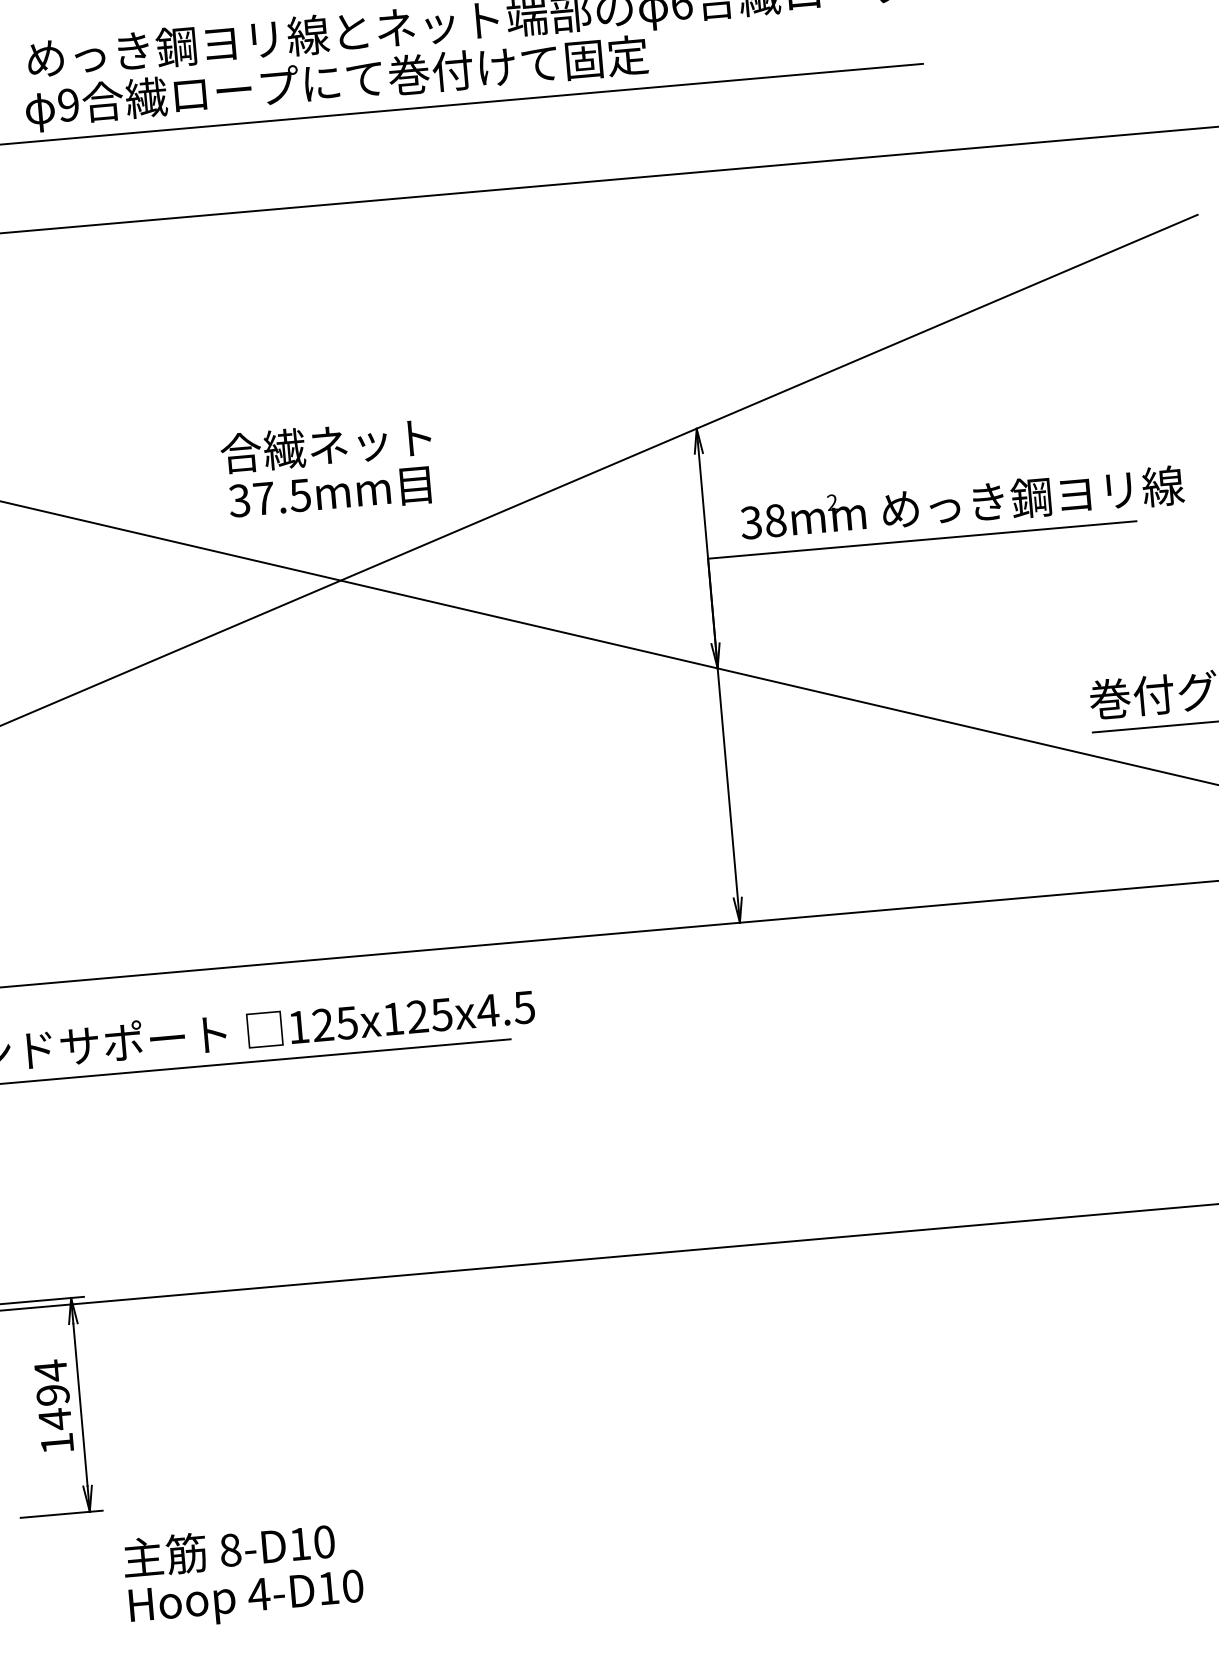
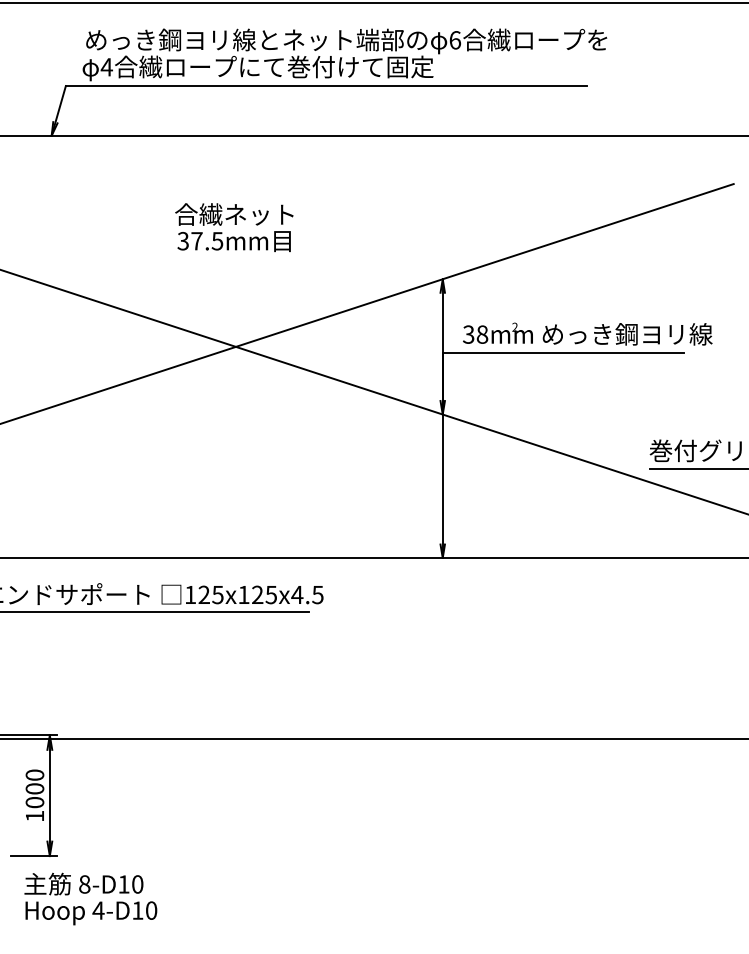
text: (67, 105) -> (106, 67), 9 -> 4
text: (328, 468) -> (234, 227), moved
text: (52, 1394) -> (34, 788), 1494 -> 1000
text: (242, 1574) -> (90, 898), moved

